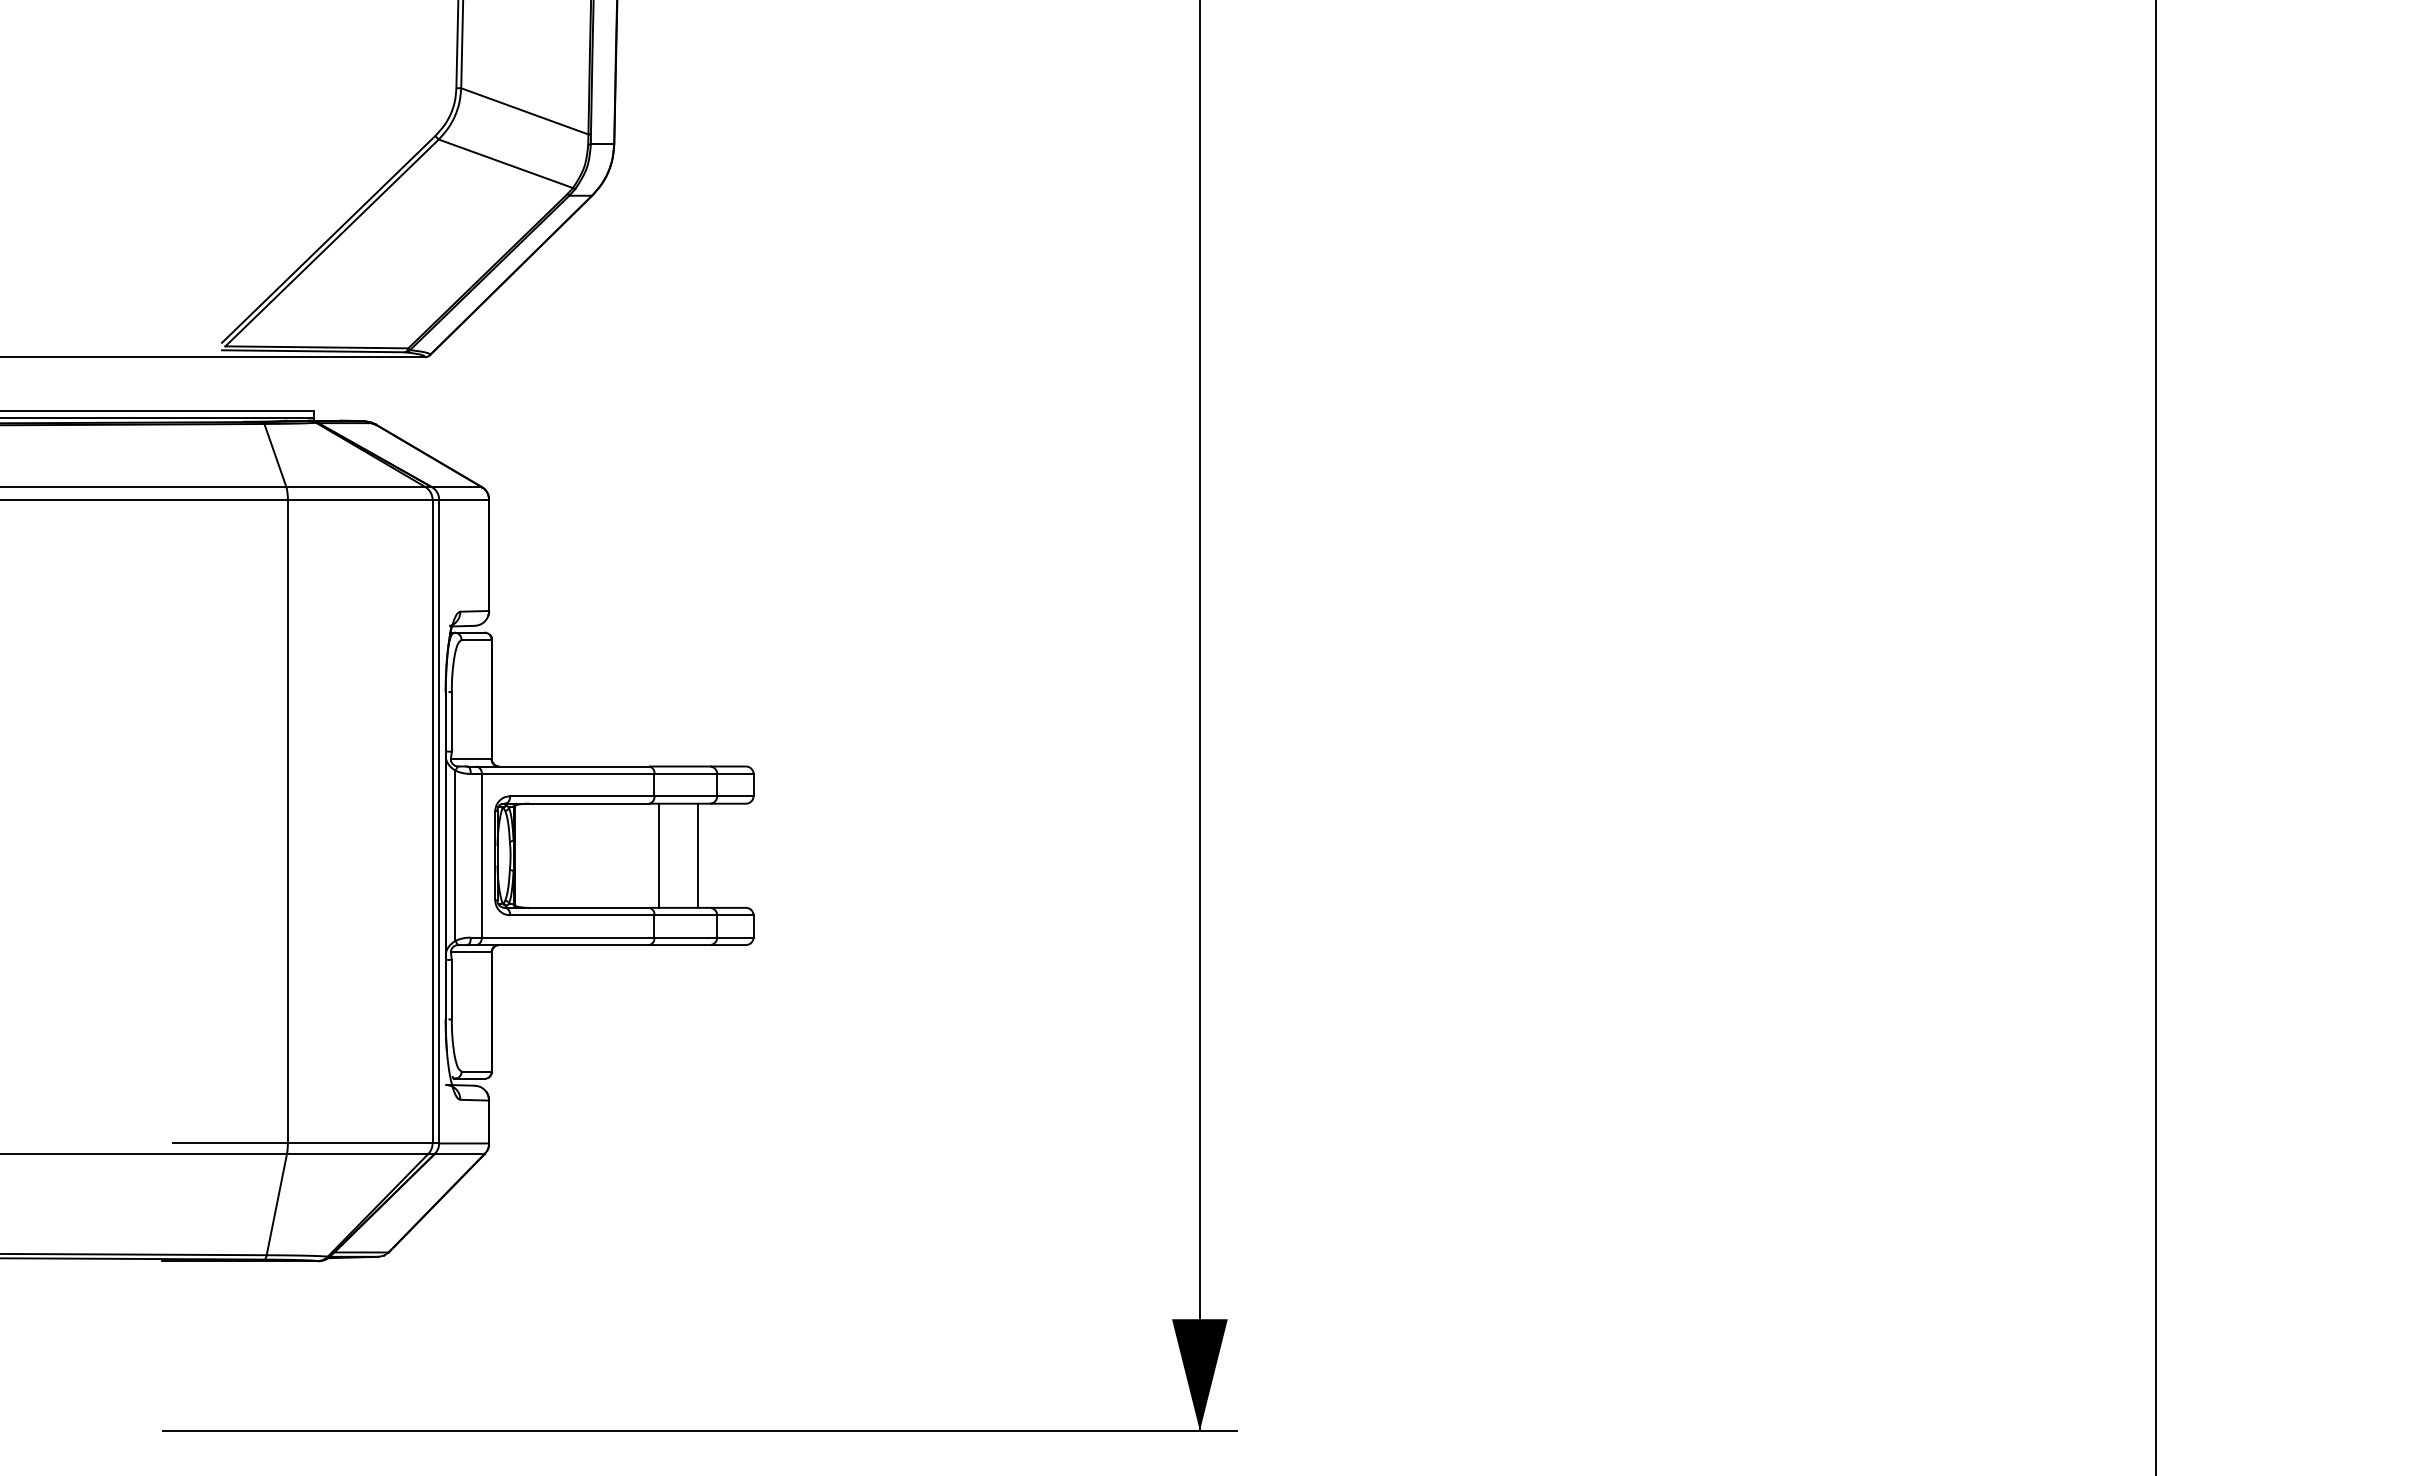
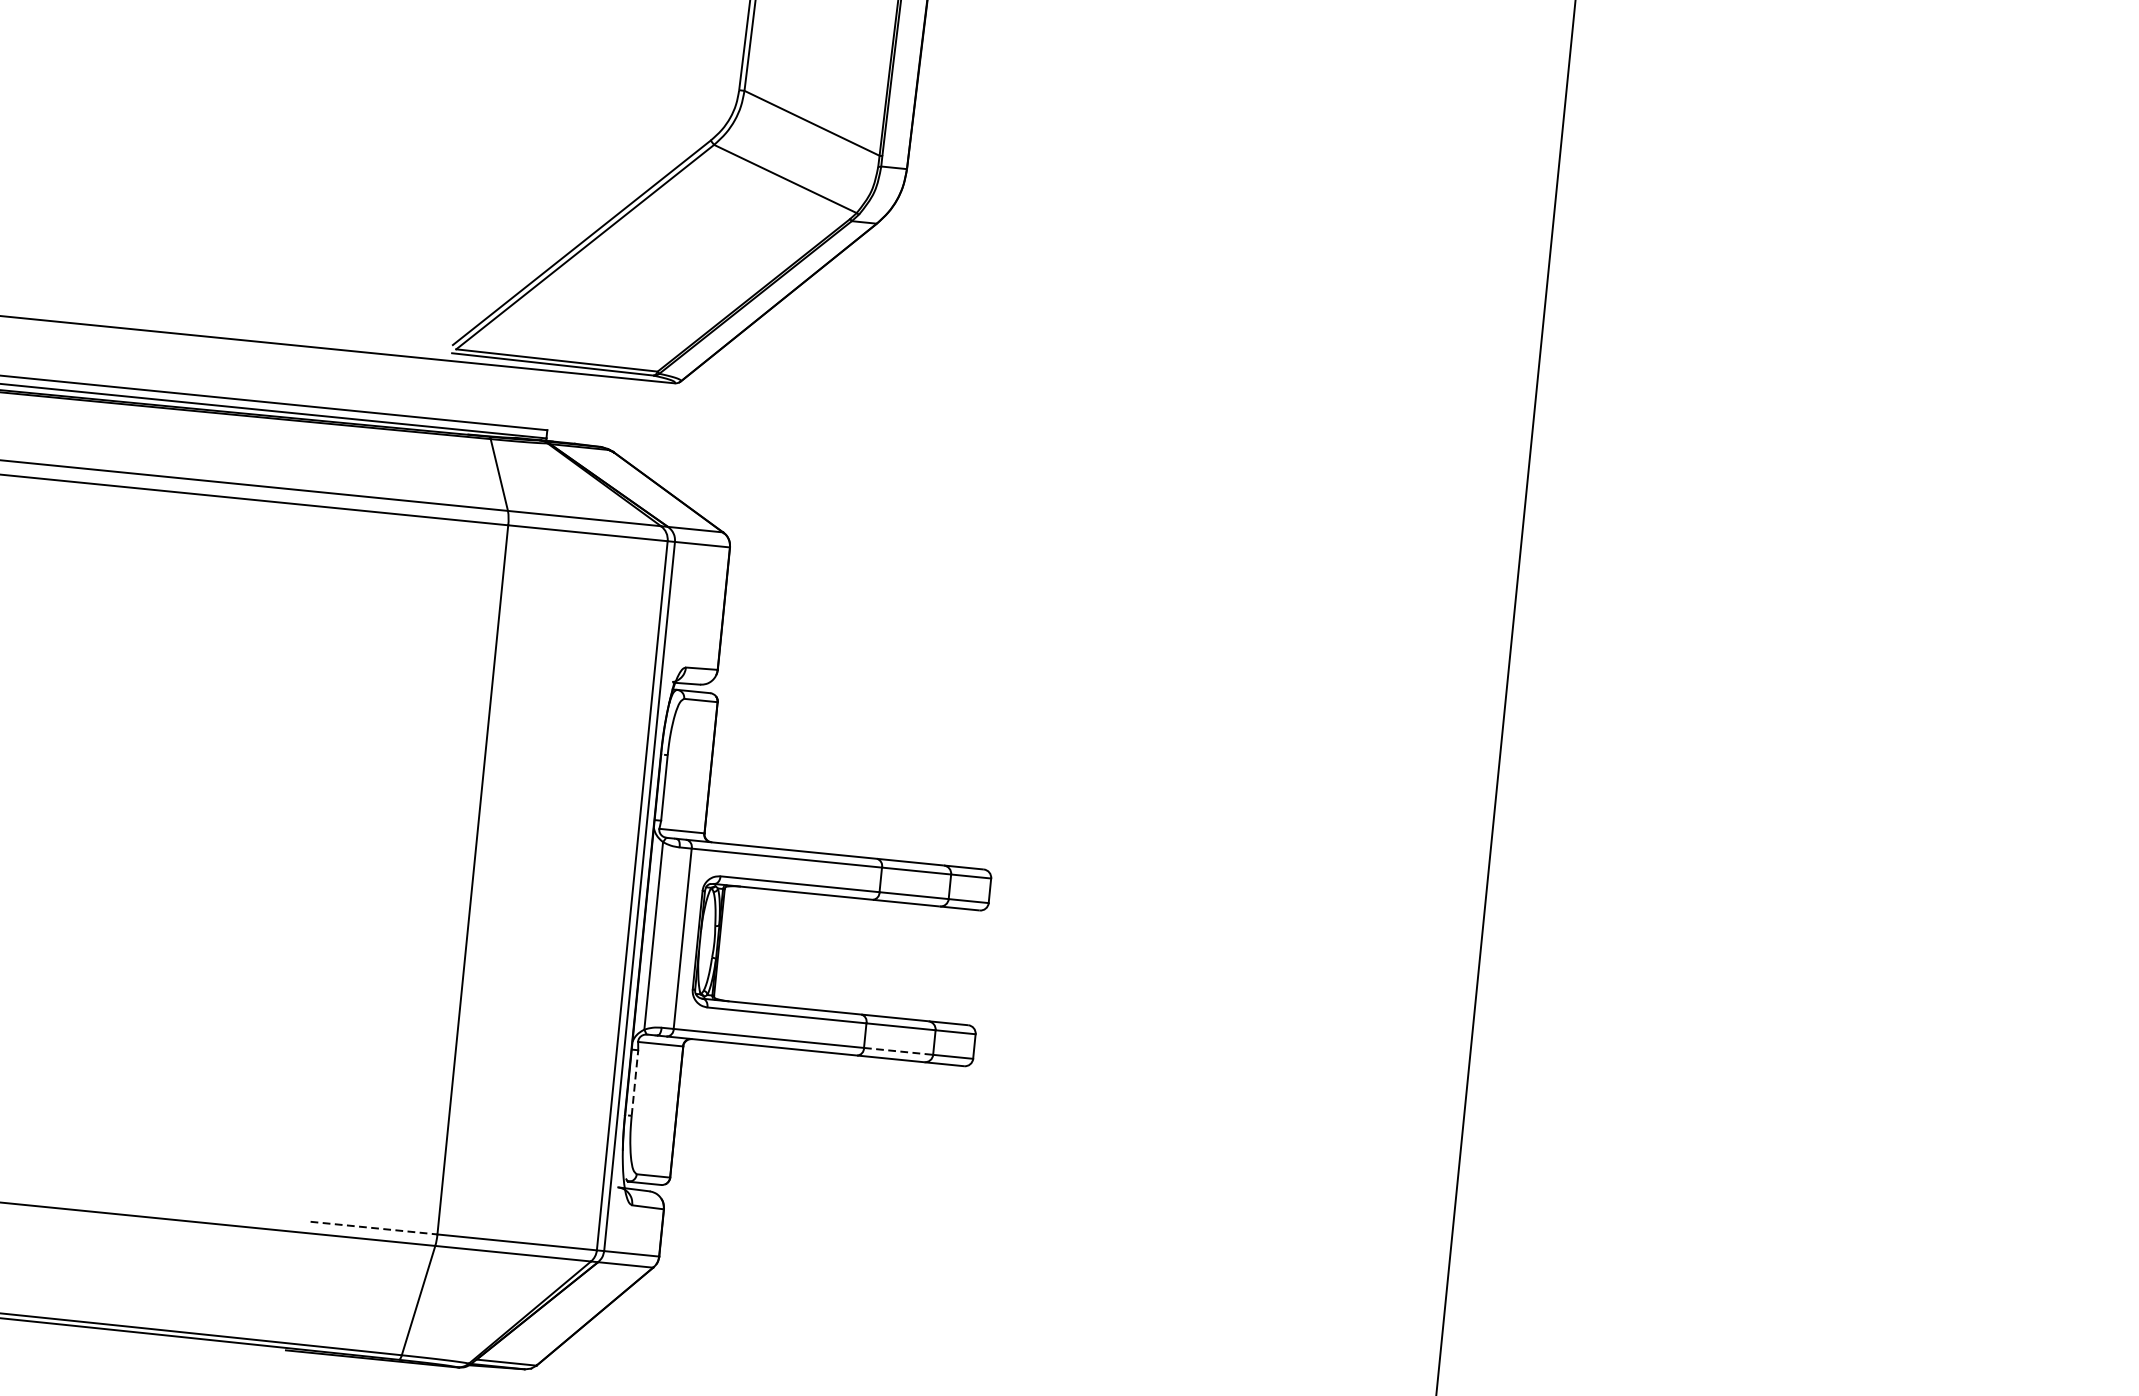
line: (658, 855) -> (877, 957), removed
line: (697, 855) -> (920, 962), removed
line: (686, 937) -> (899, 1051), solid -> dashed
line: (451, 989) -> (634, 1082), solid -> dashed
line: (230, 1143) -> (374, 1228), solid -> dashed

